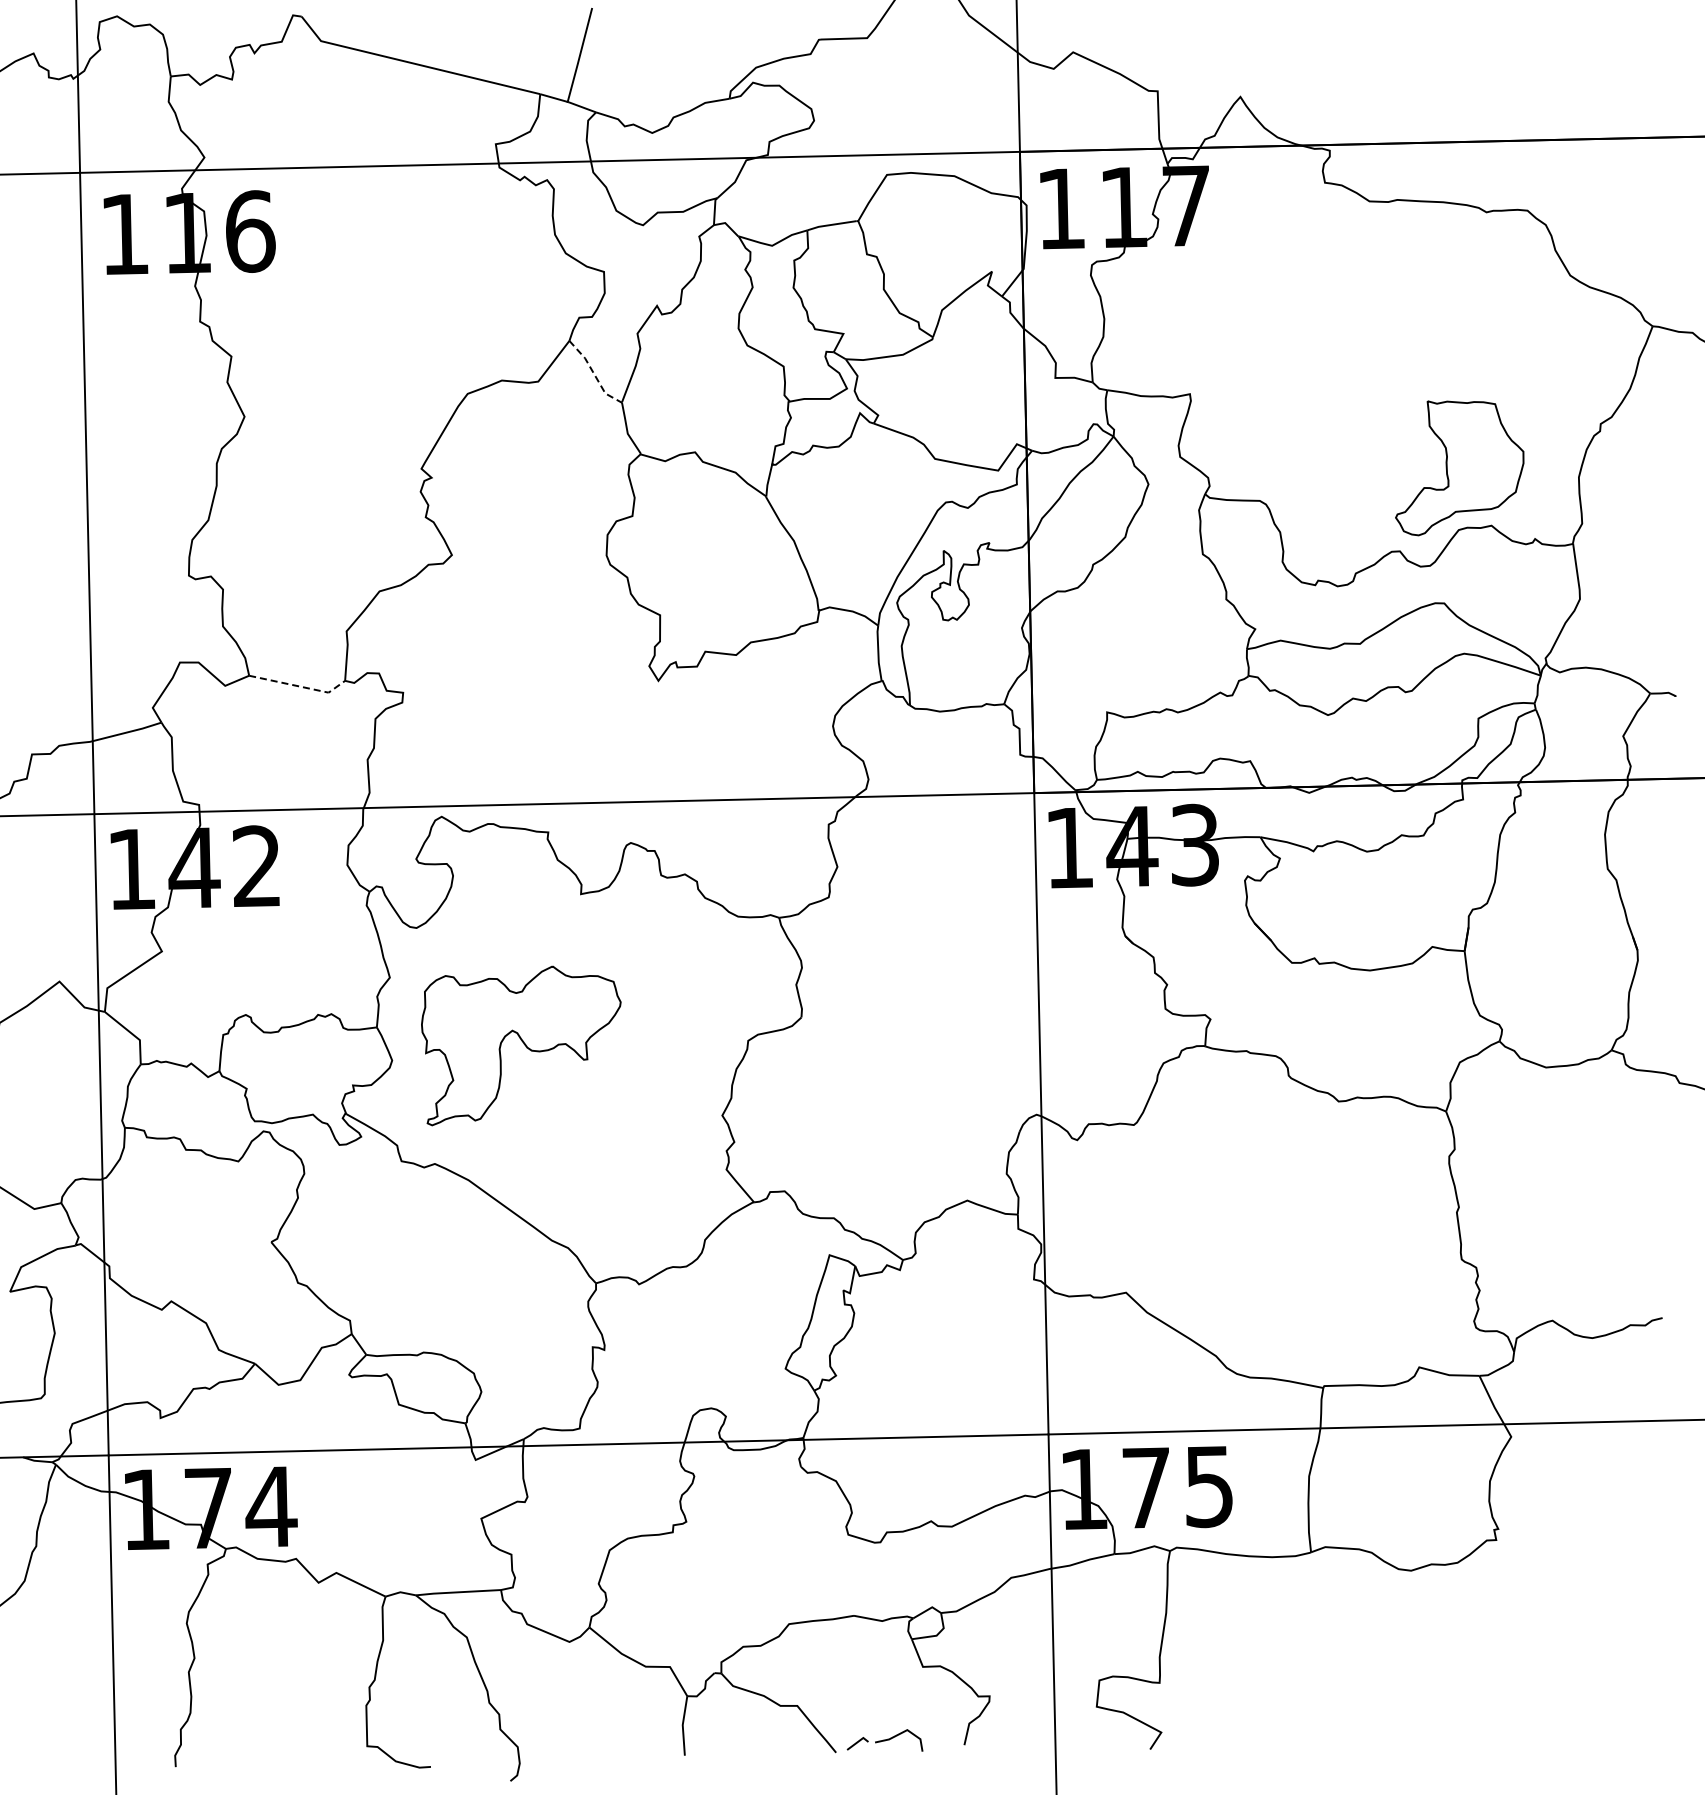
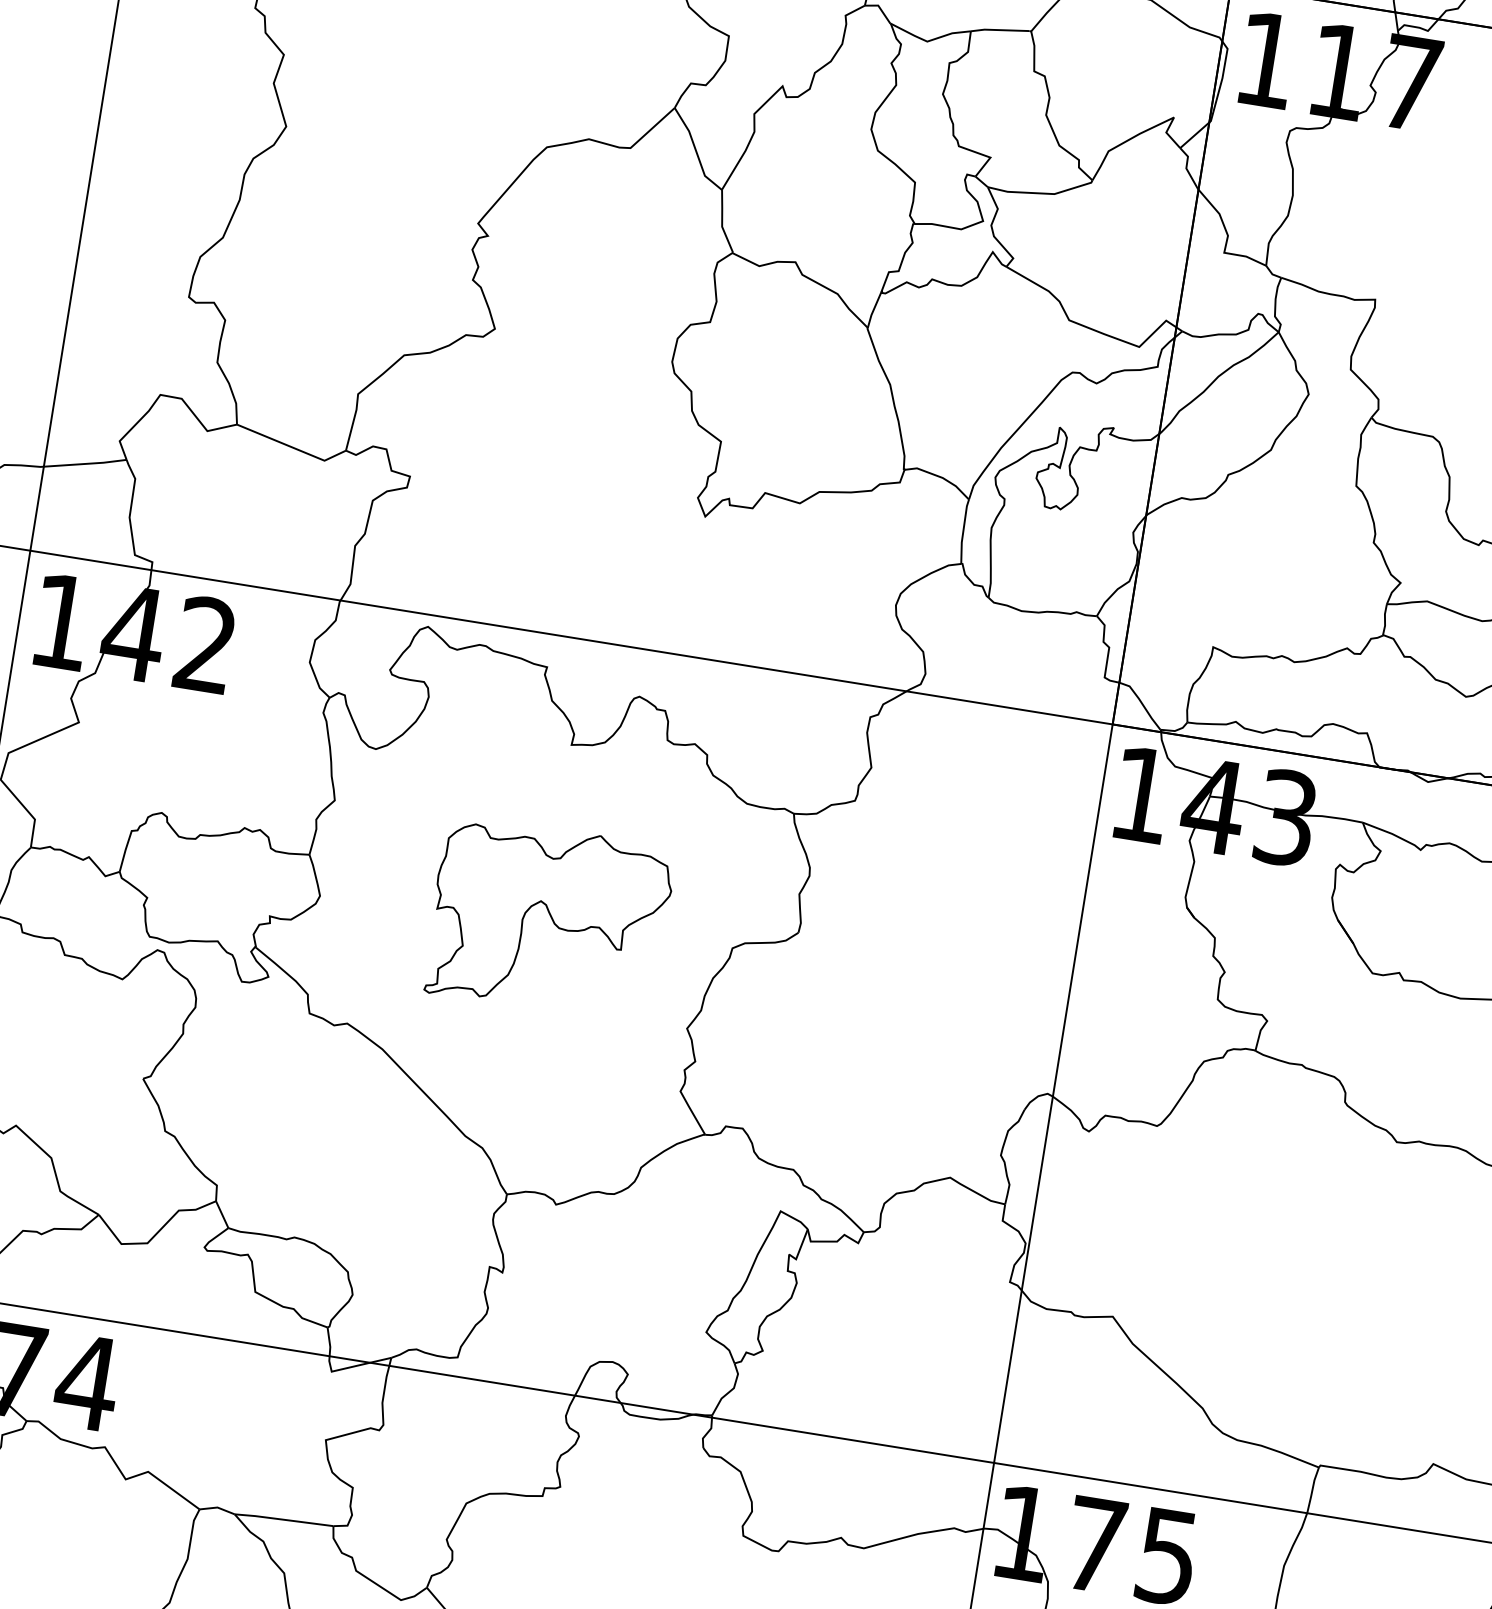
line: (594, 374) -> (696, 151), dashed -> solid
line: (299, 686) -> (292, 447), dashed -> solid
part: (521, 1045) -> (548, 920), moved

